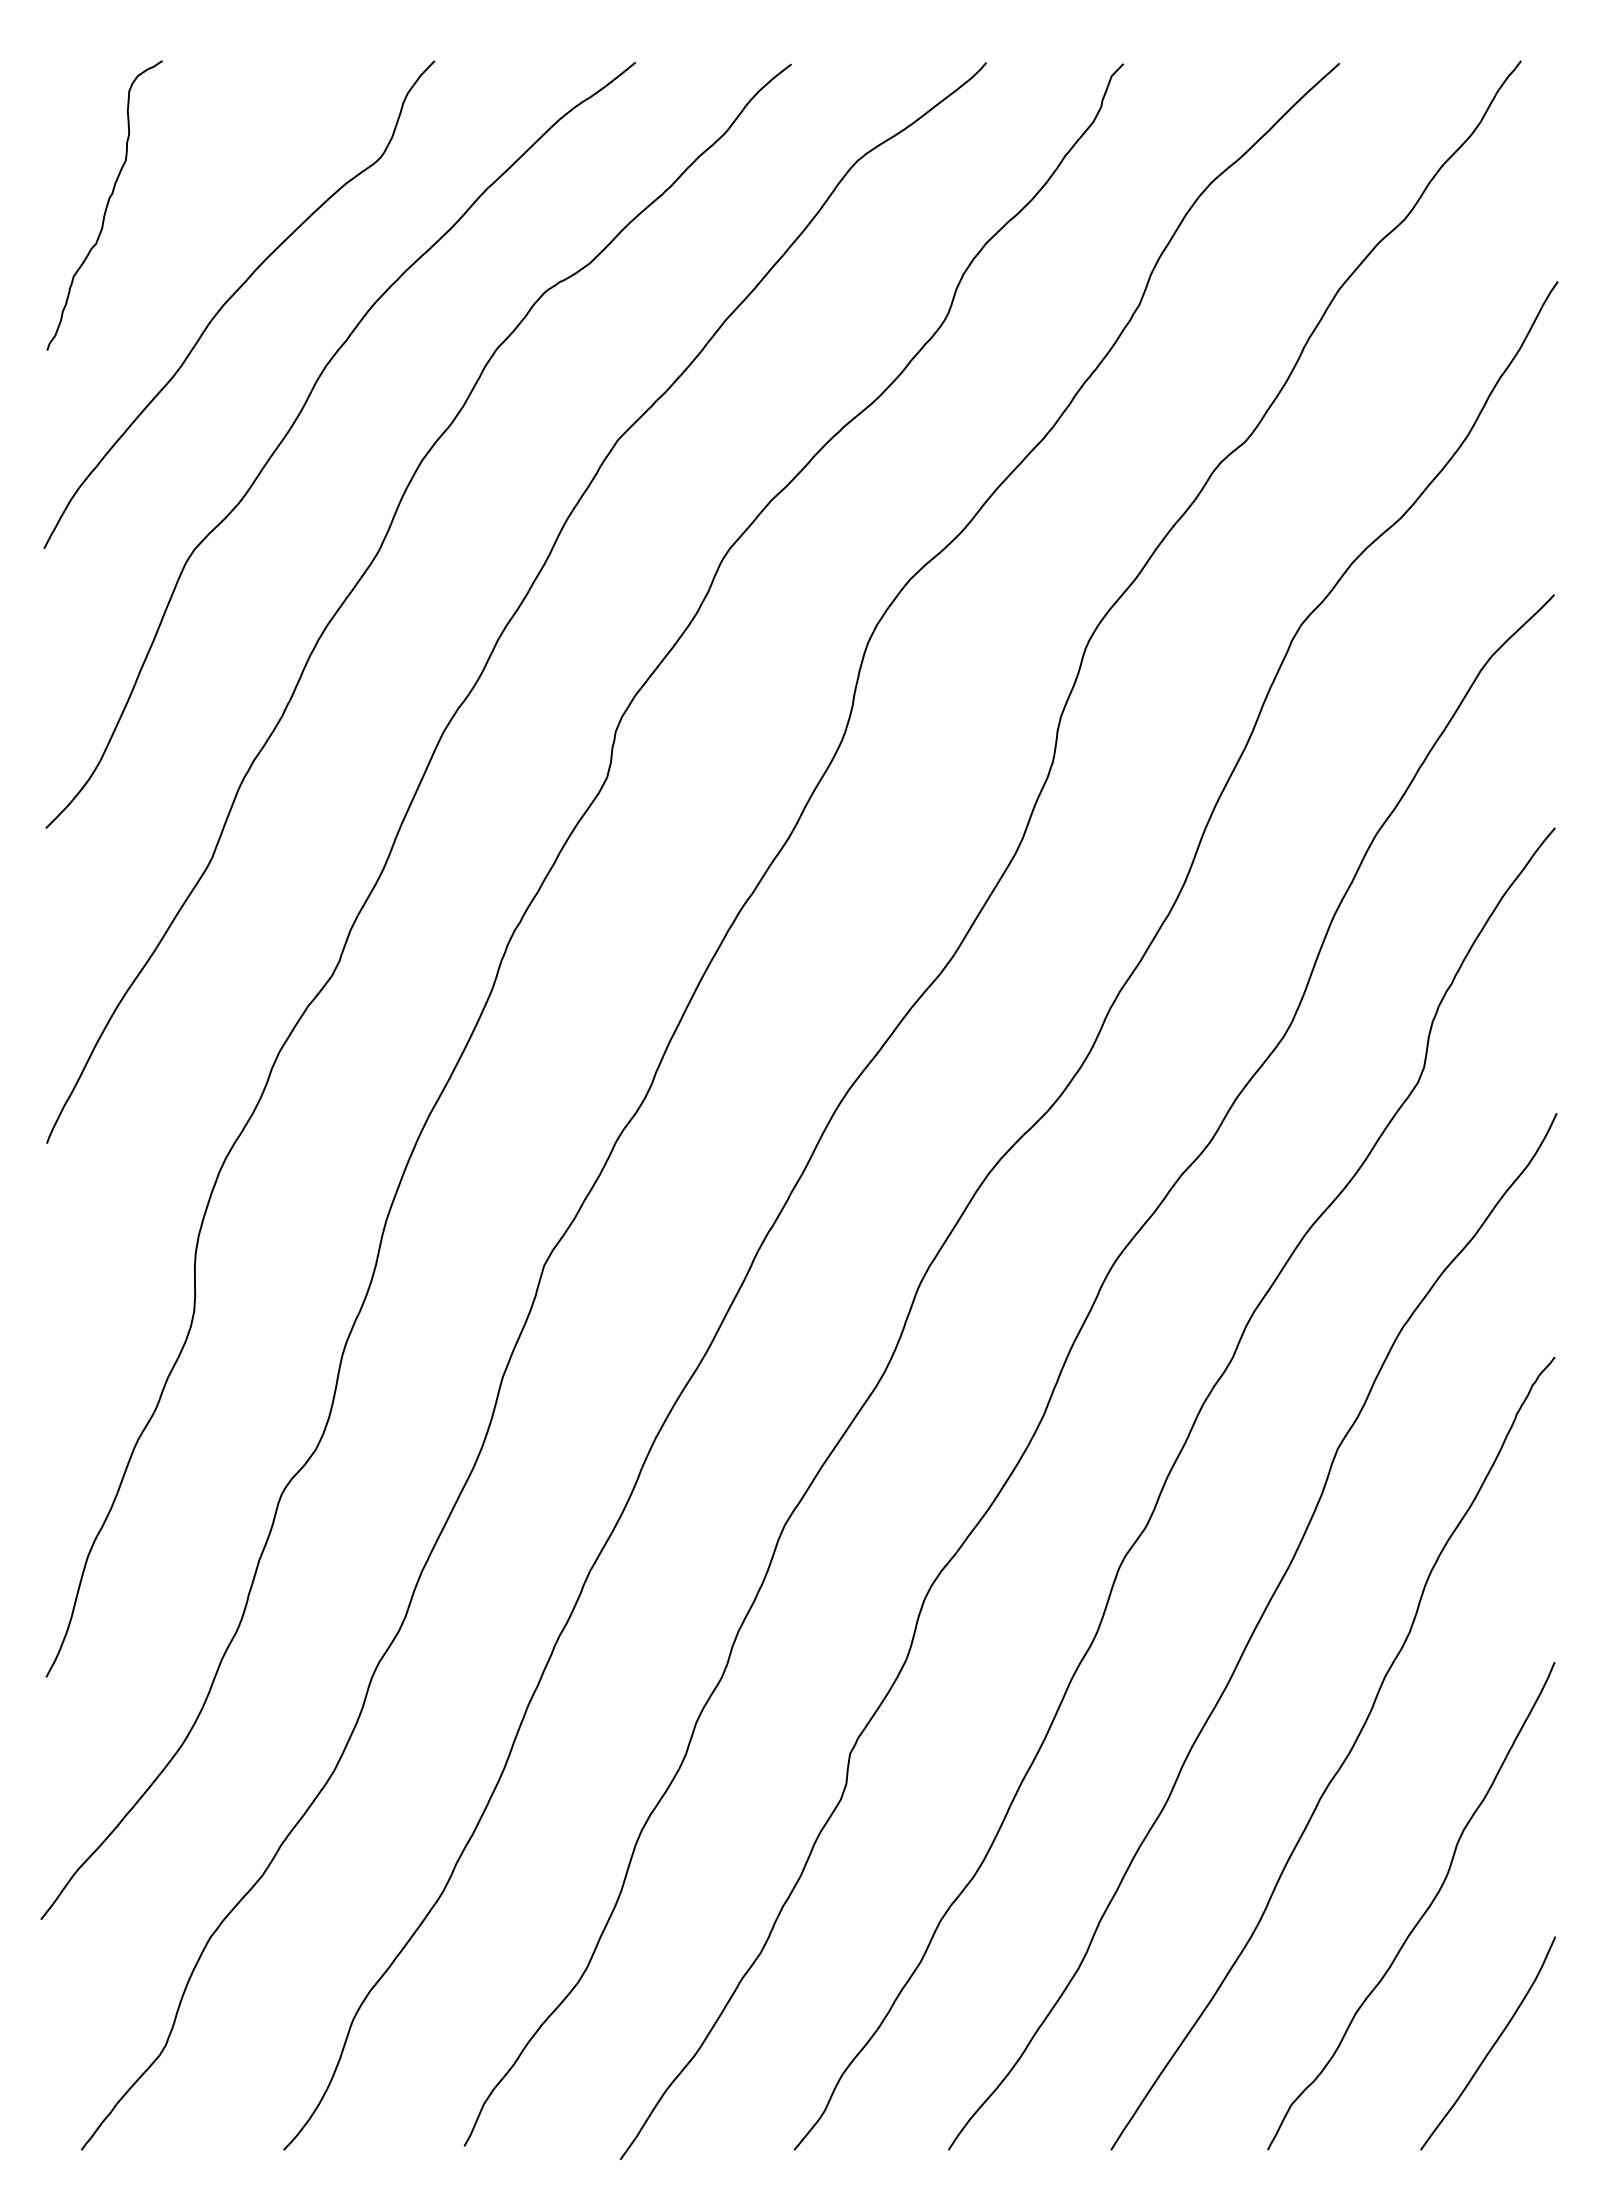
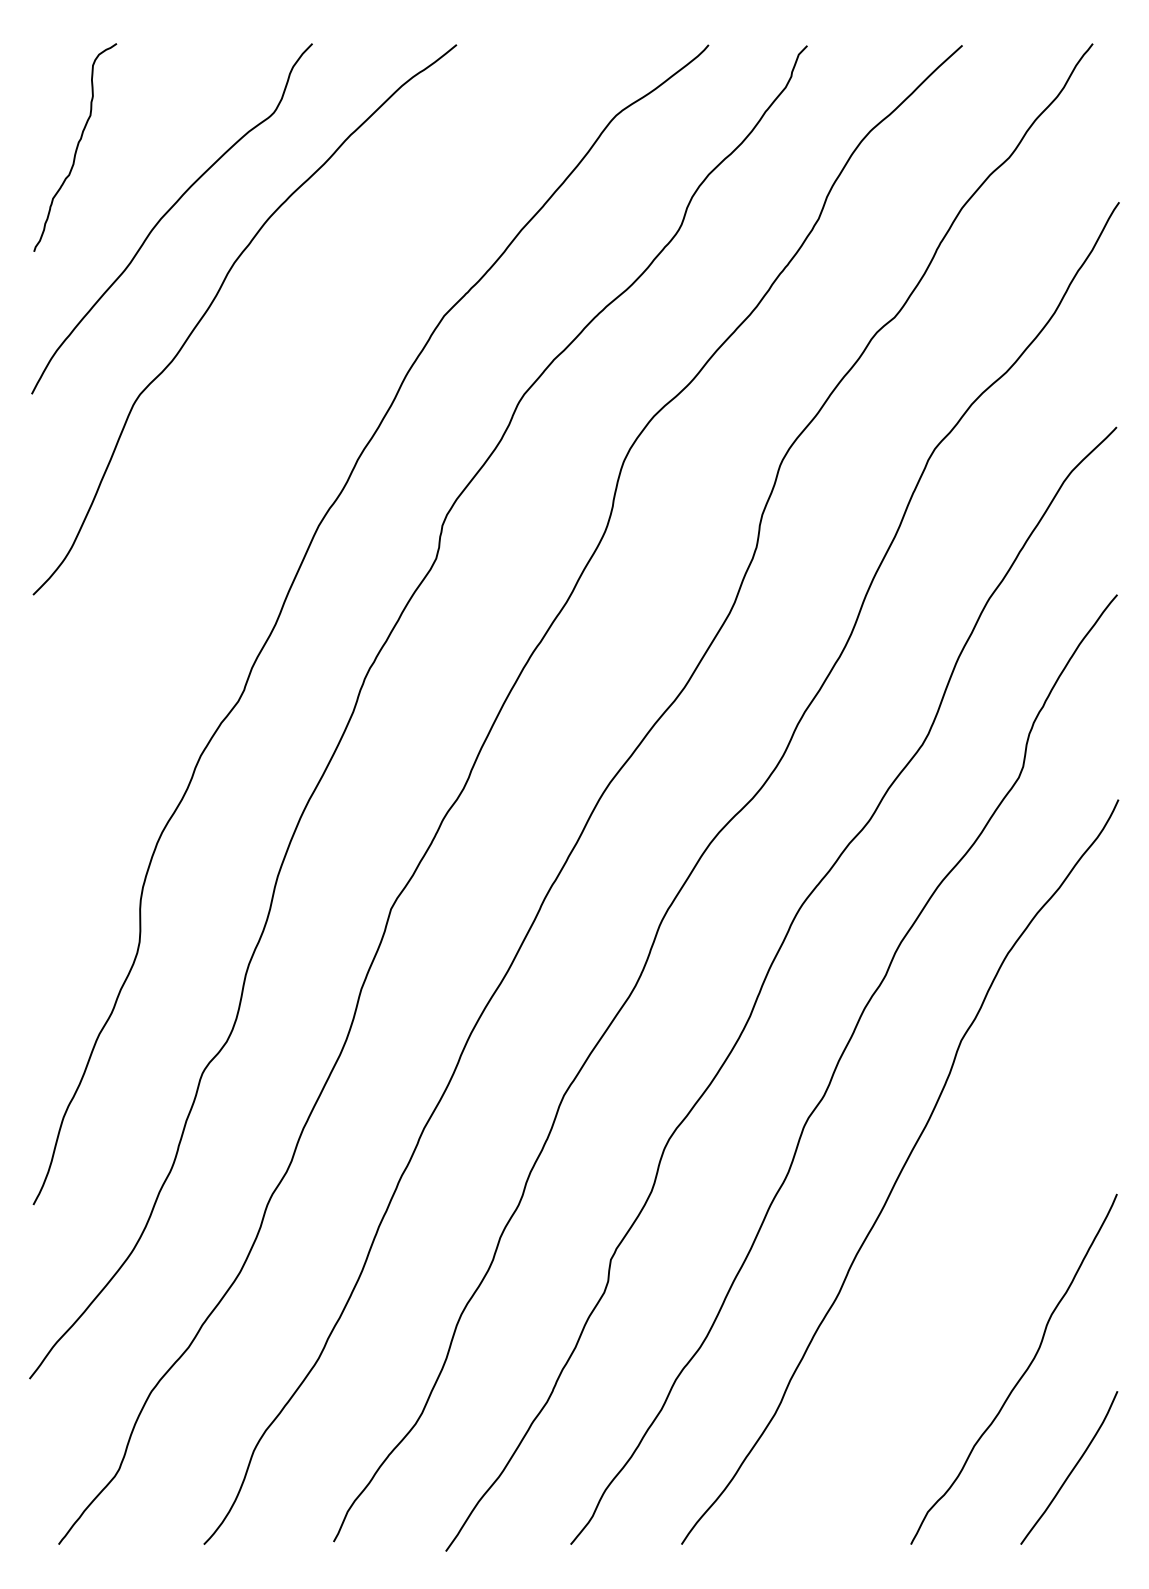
curve: (368, 569) -> (264, 409), removed
curve: (1343, 1760) -> (965, 1264), removed

